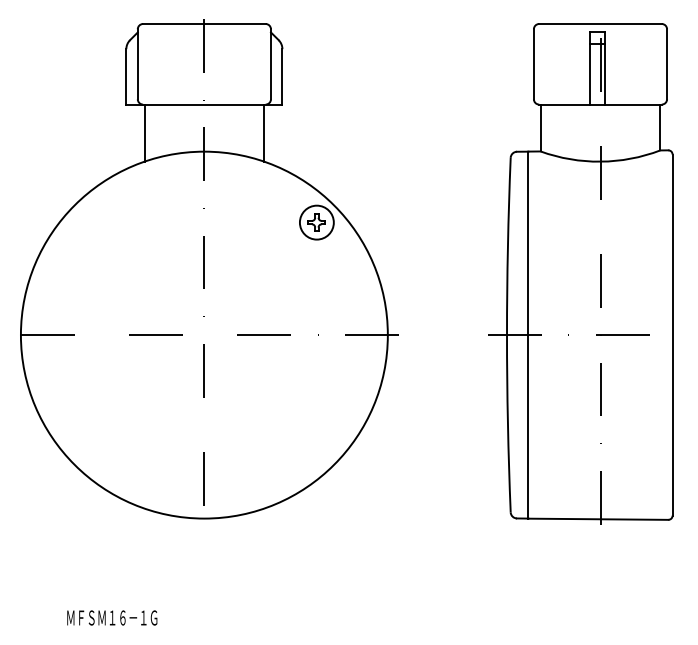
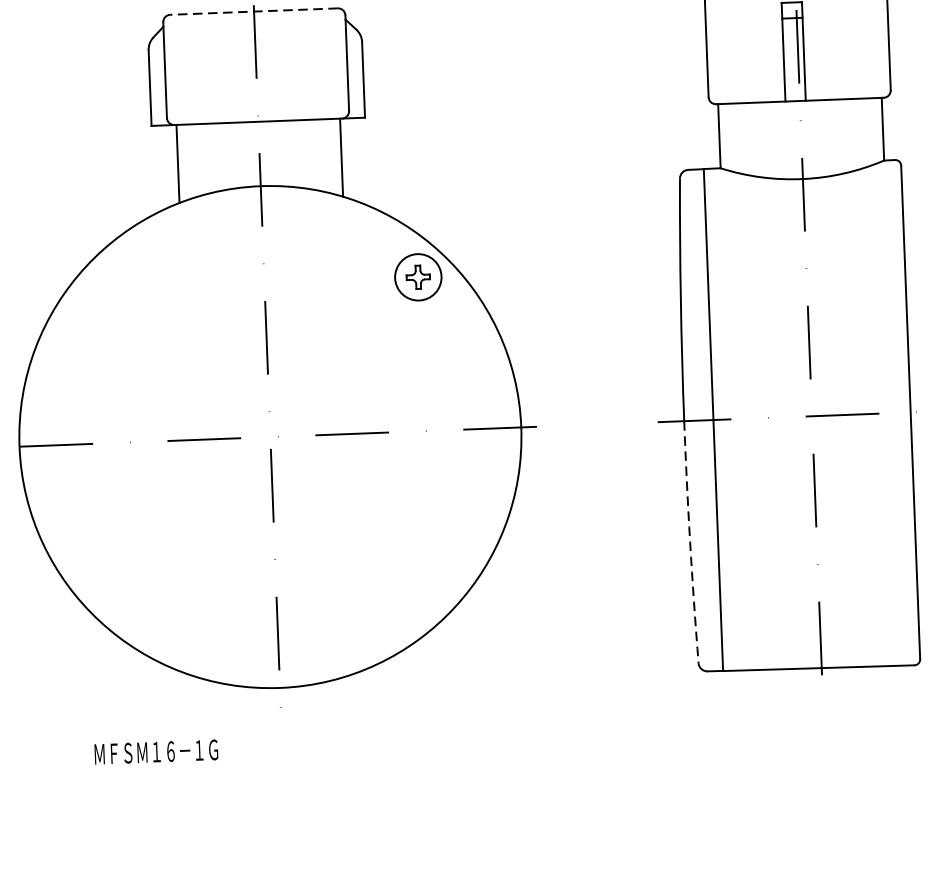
line: (203, 24) -> (252, 12), solid -> dashed
arc: (507, 423) -> (689, 541), solid -> dashed
text: (112, 617) -> (156, 751), moved

